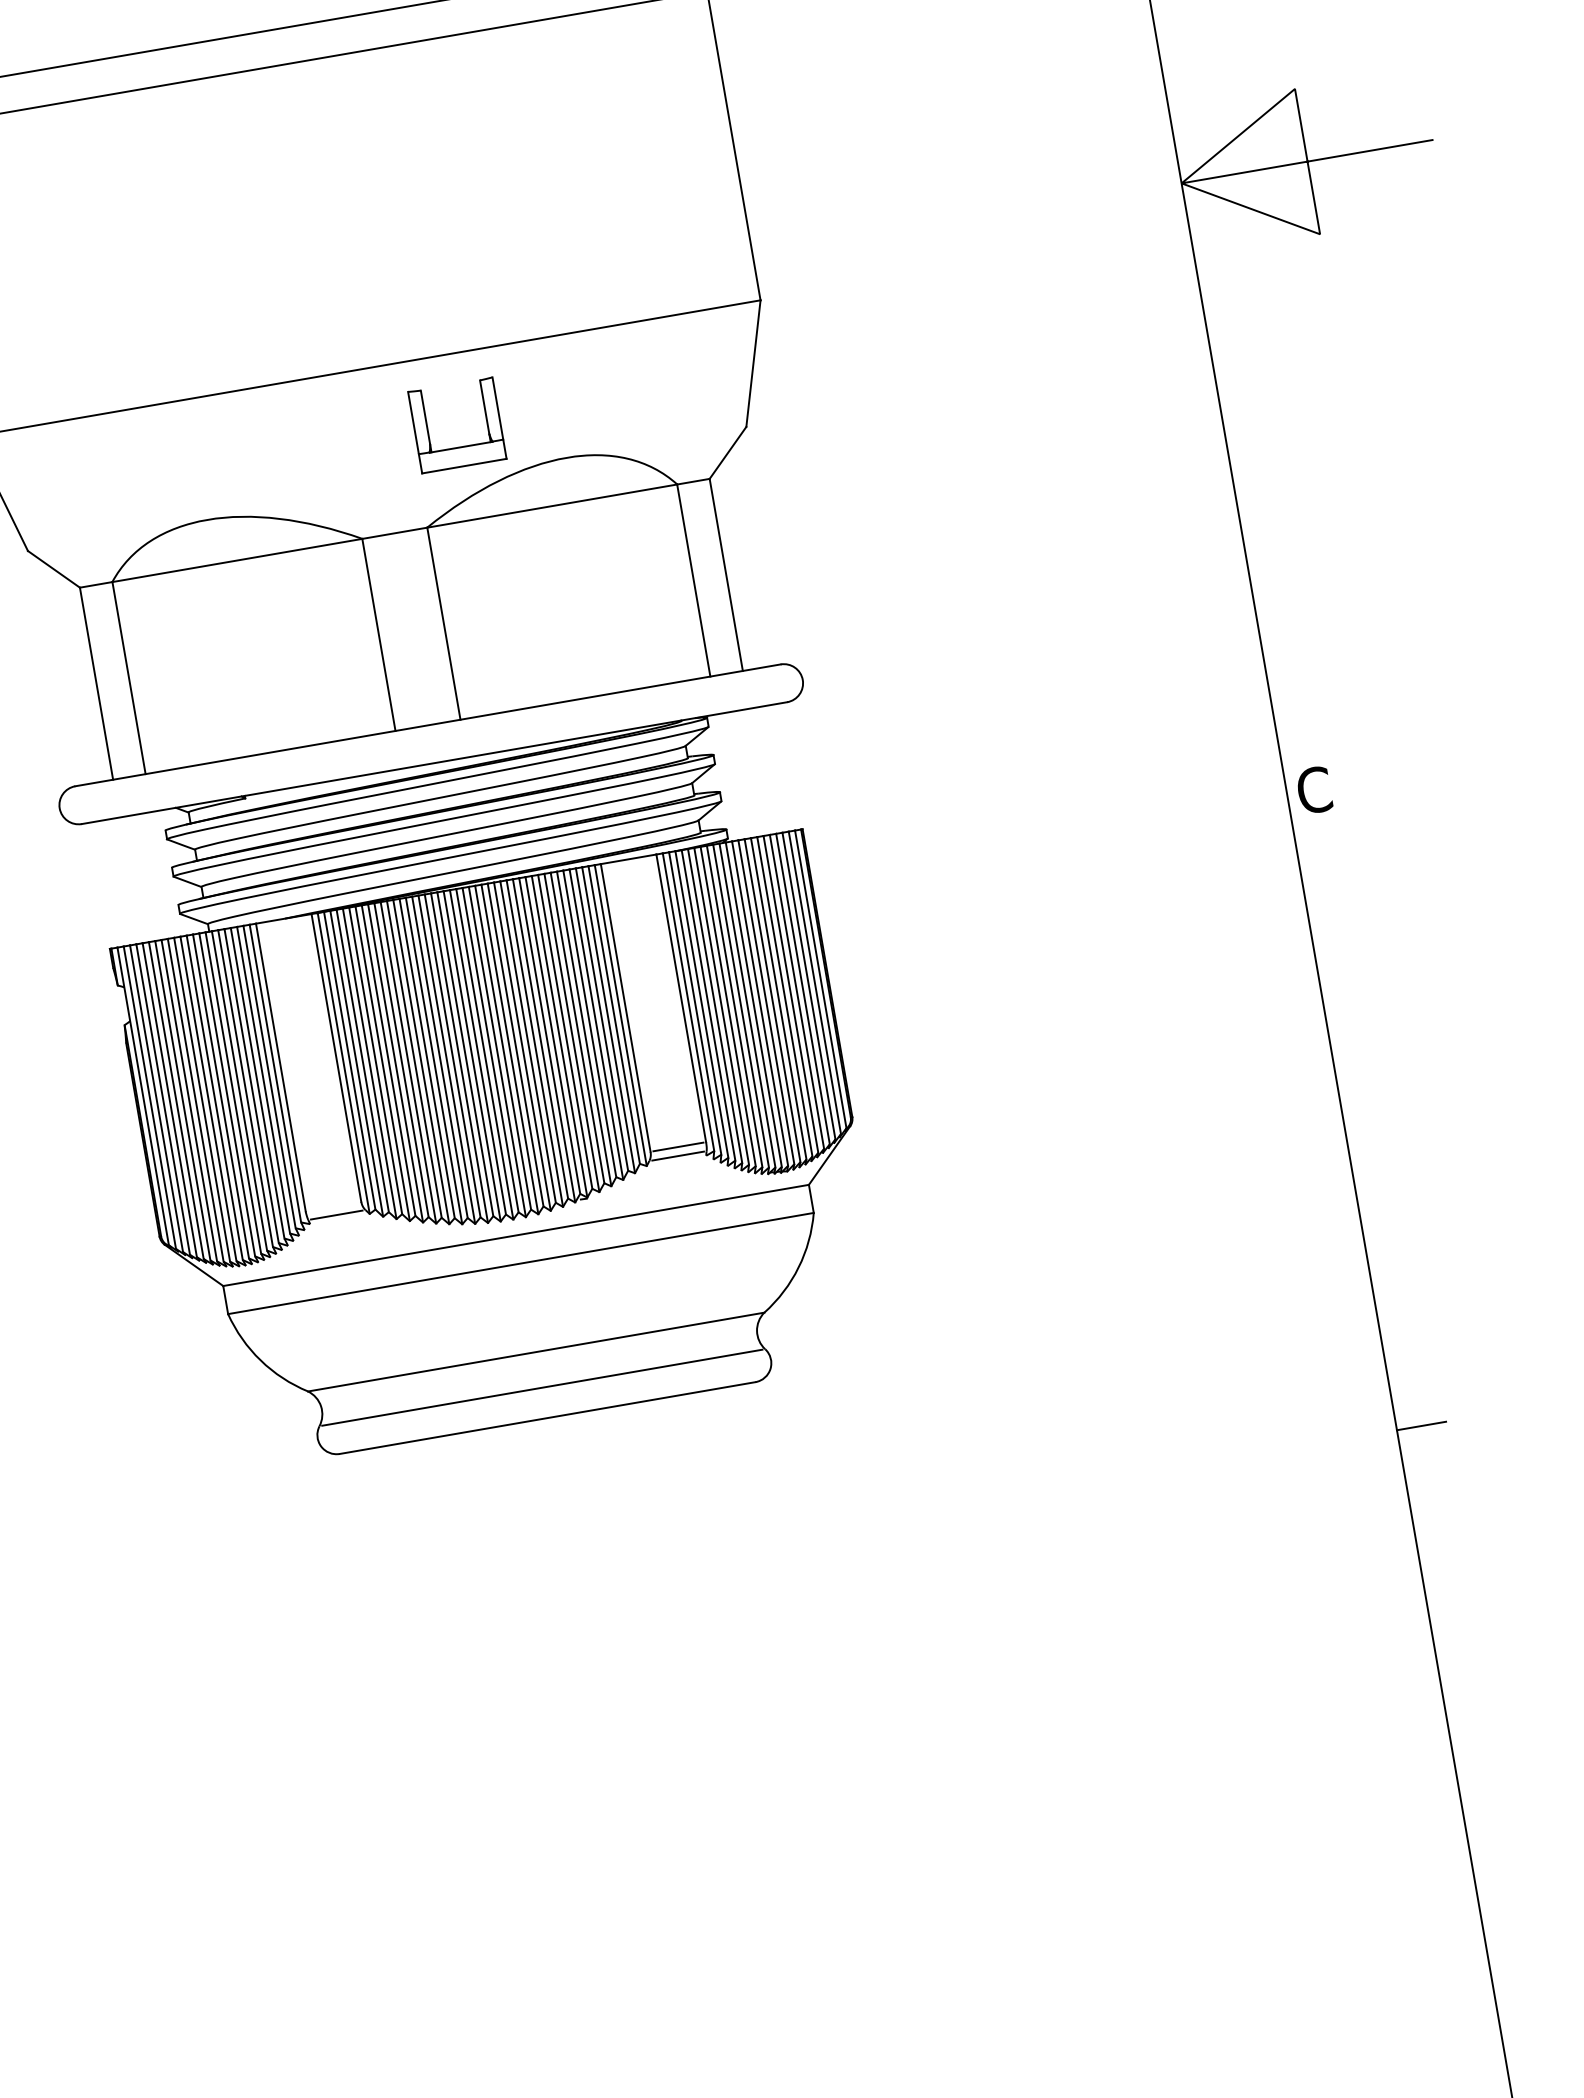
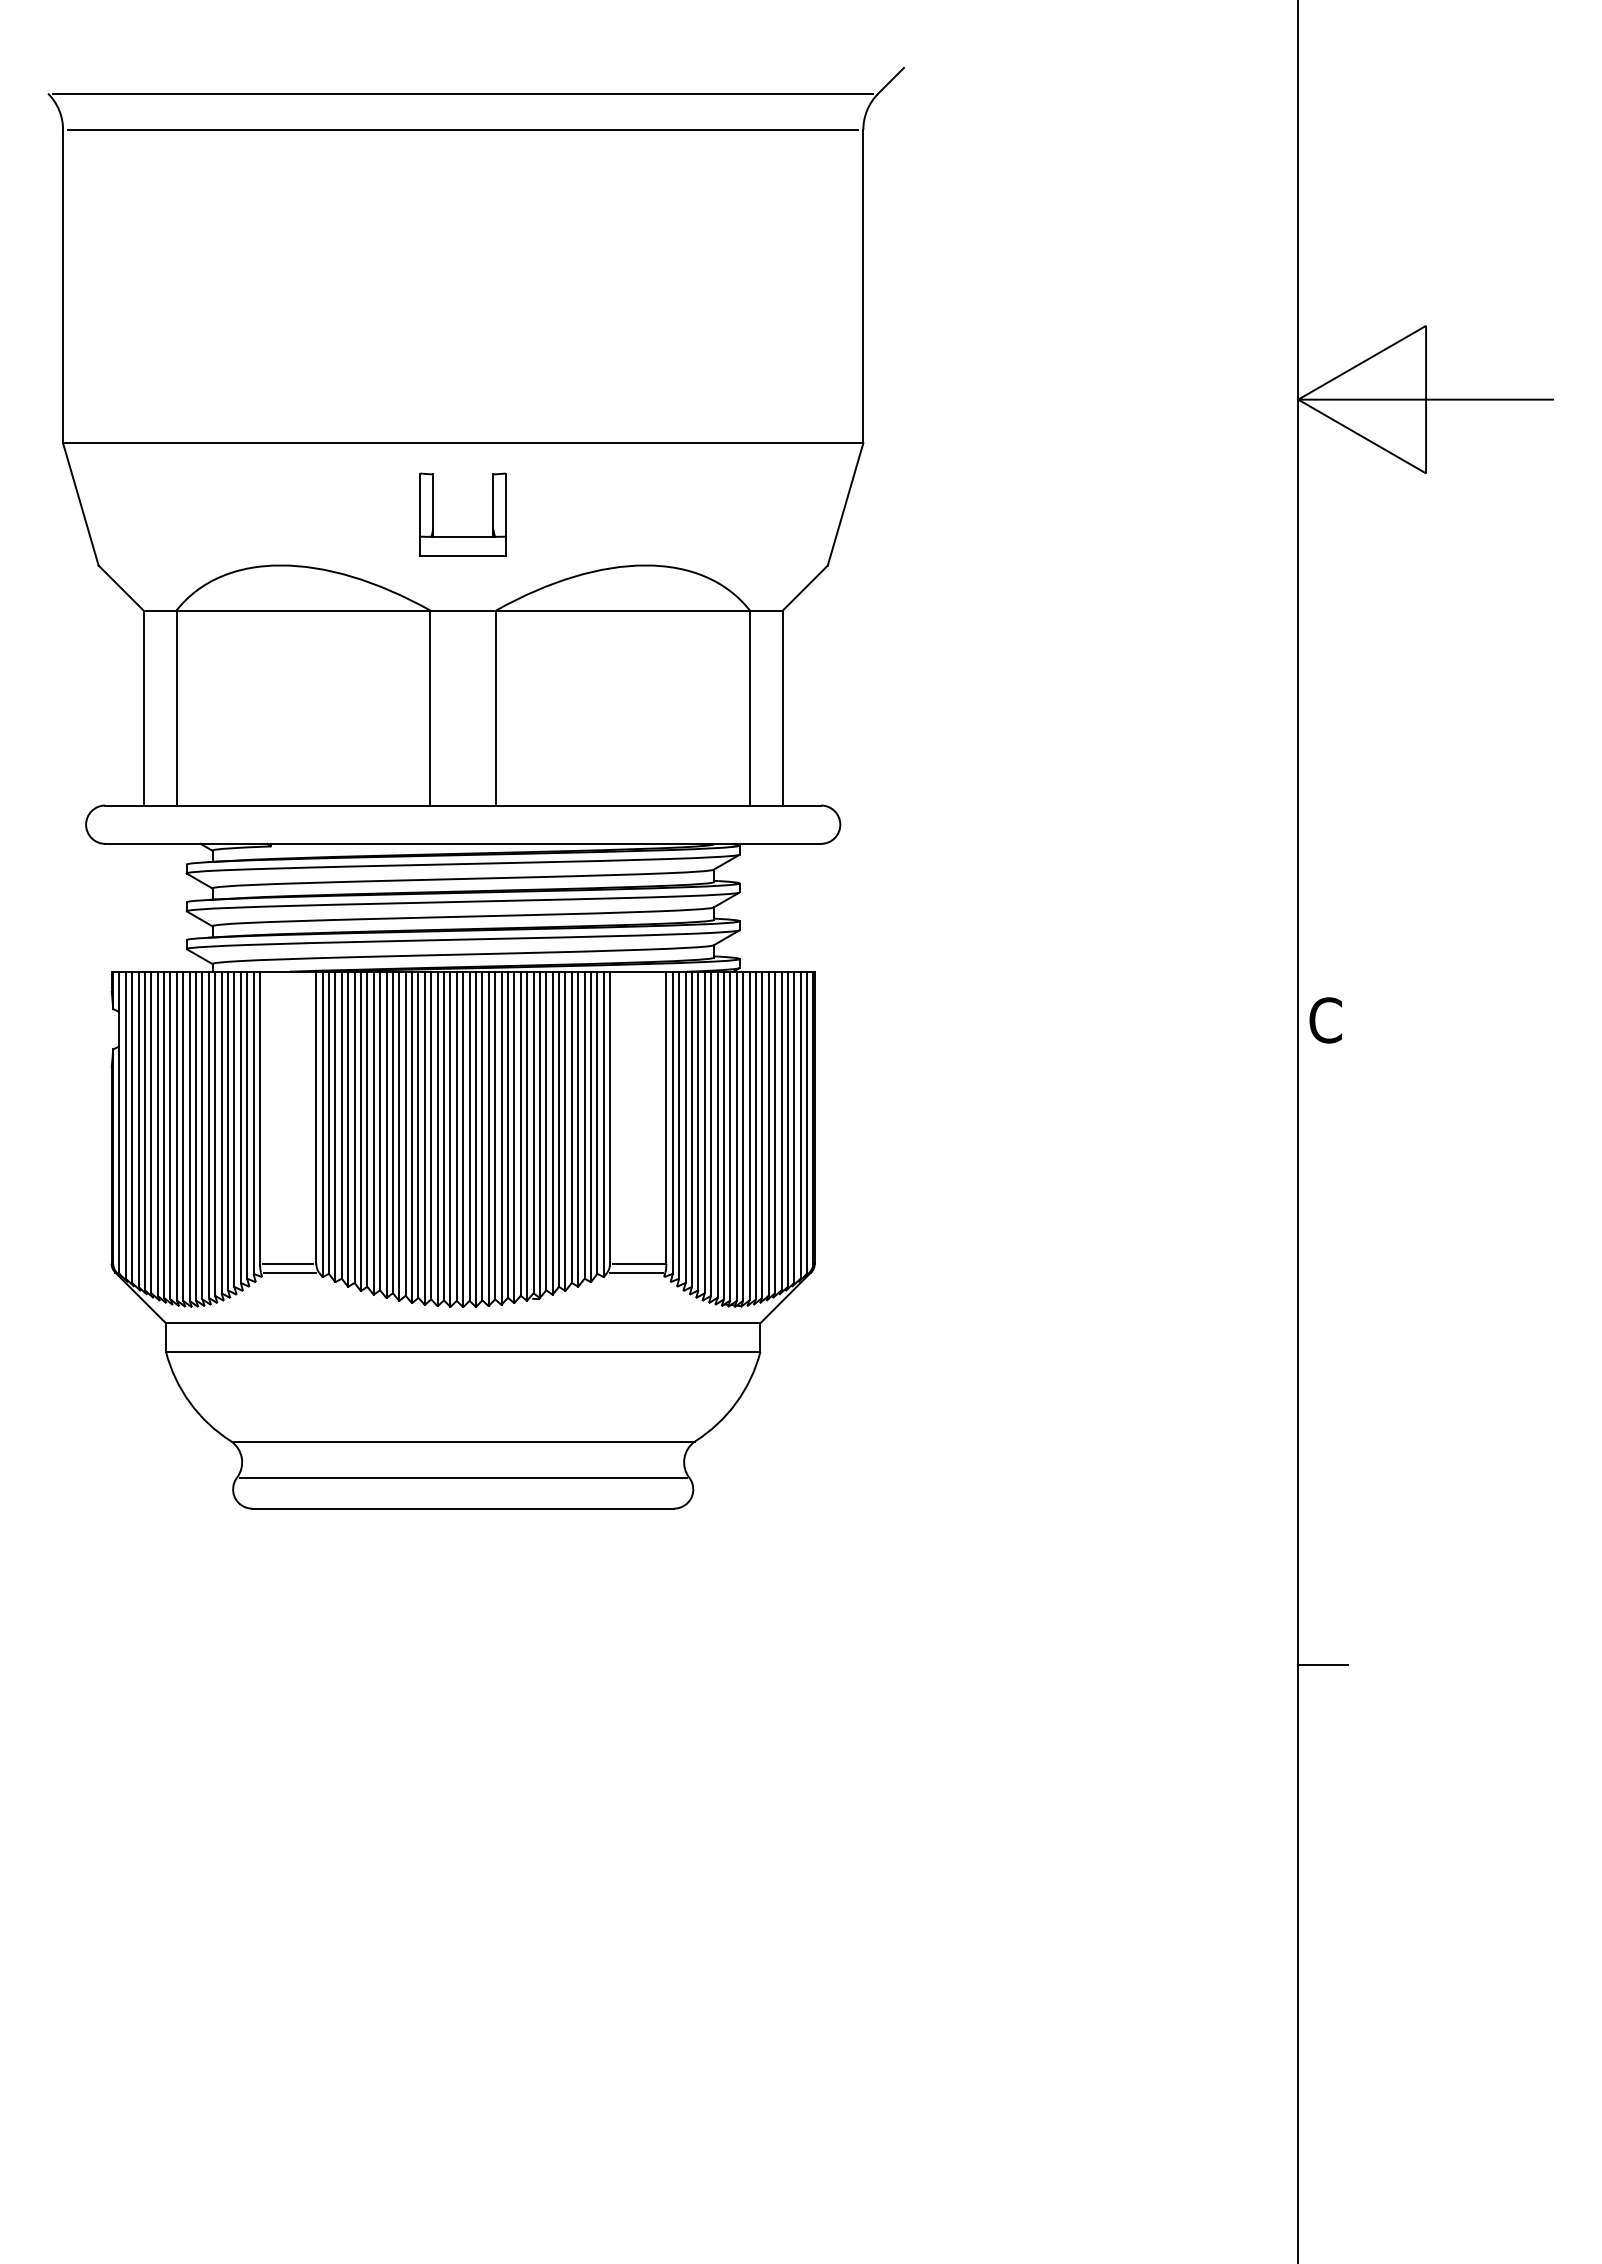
part: (460, 446) -> (462, 536), moved
line: (332, 1206) -> (287, 1263), added

